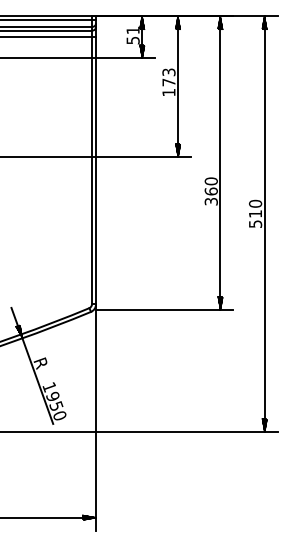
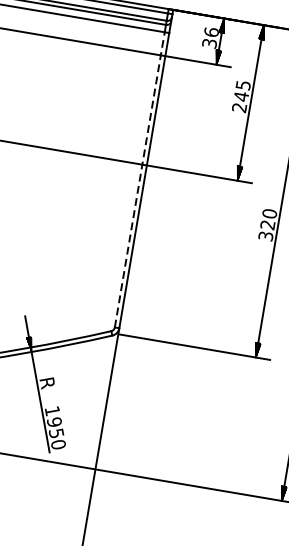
text: (132, 34) -> (210, 36), 51 -> 36
text: (168, 82) -> (240, 96), 173 -> 245
line: (91, 170) -> (139, 179), solid -> dashed
text: (210, 191) -> (266, 224), 360 -> 320

